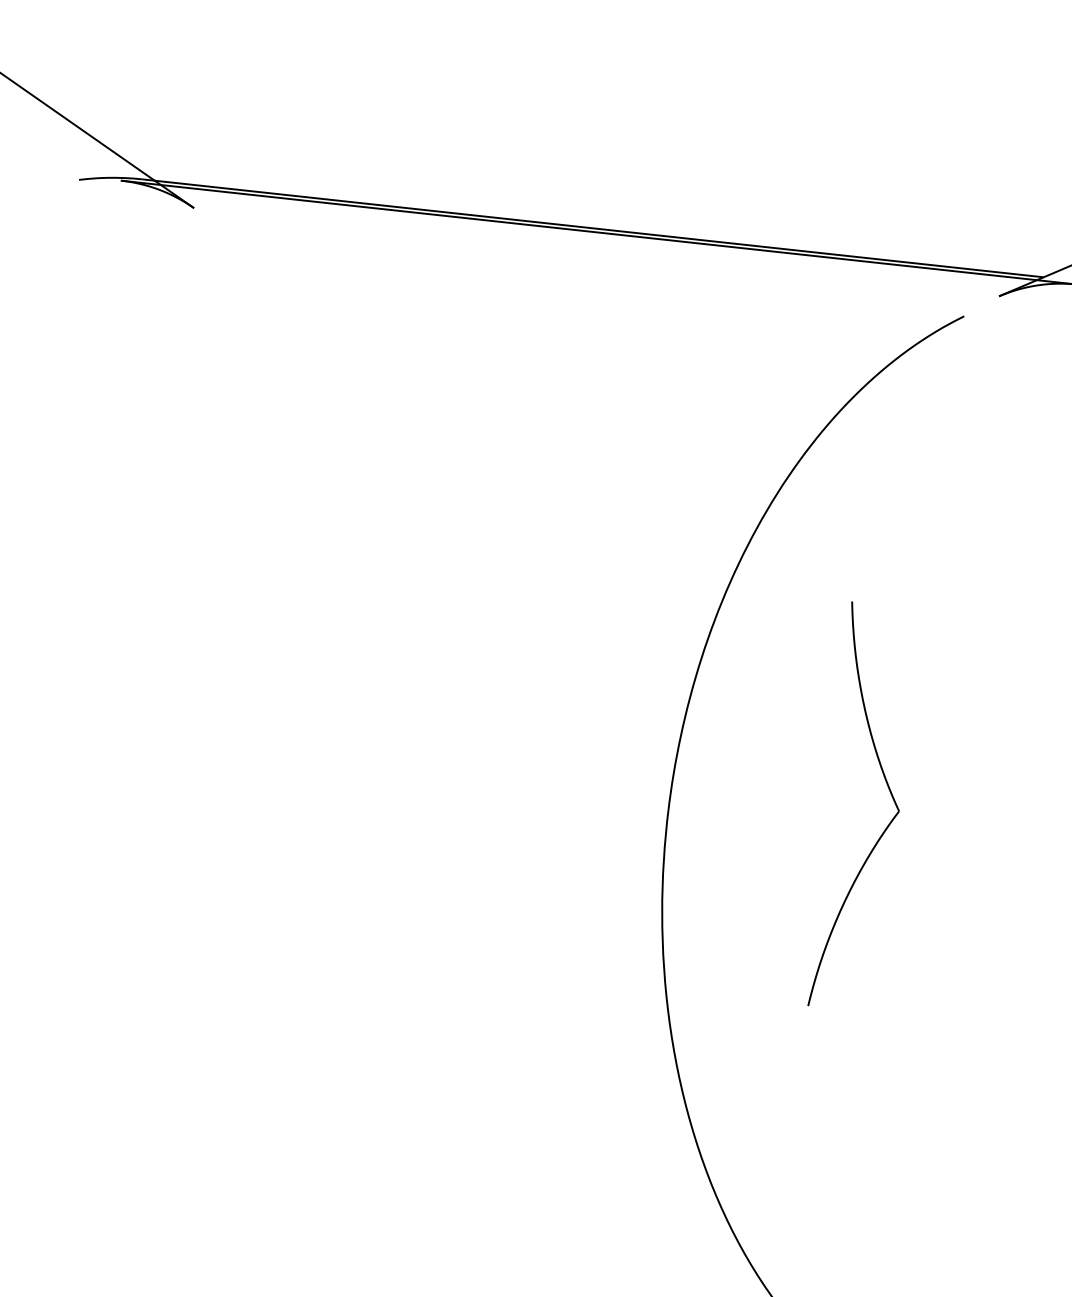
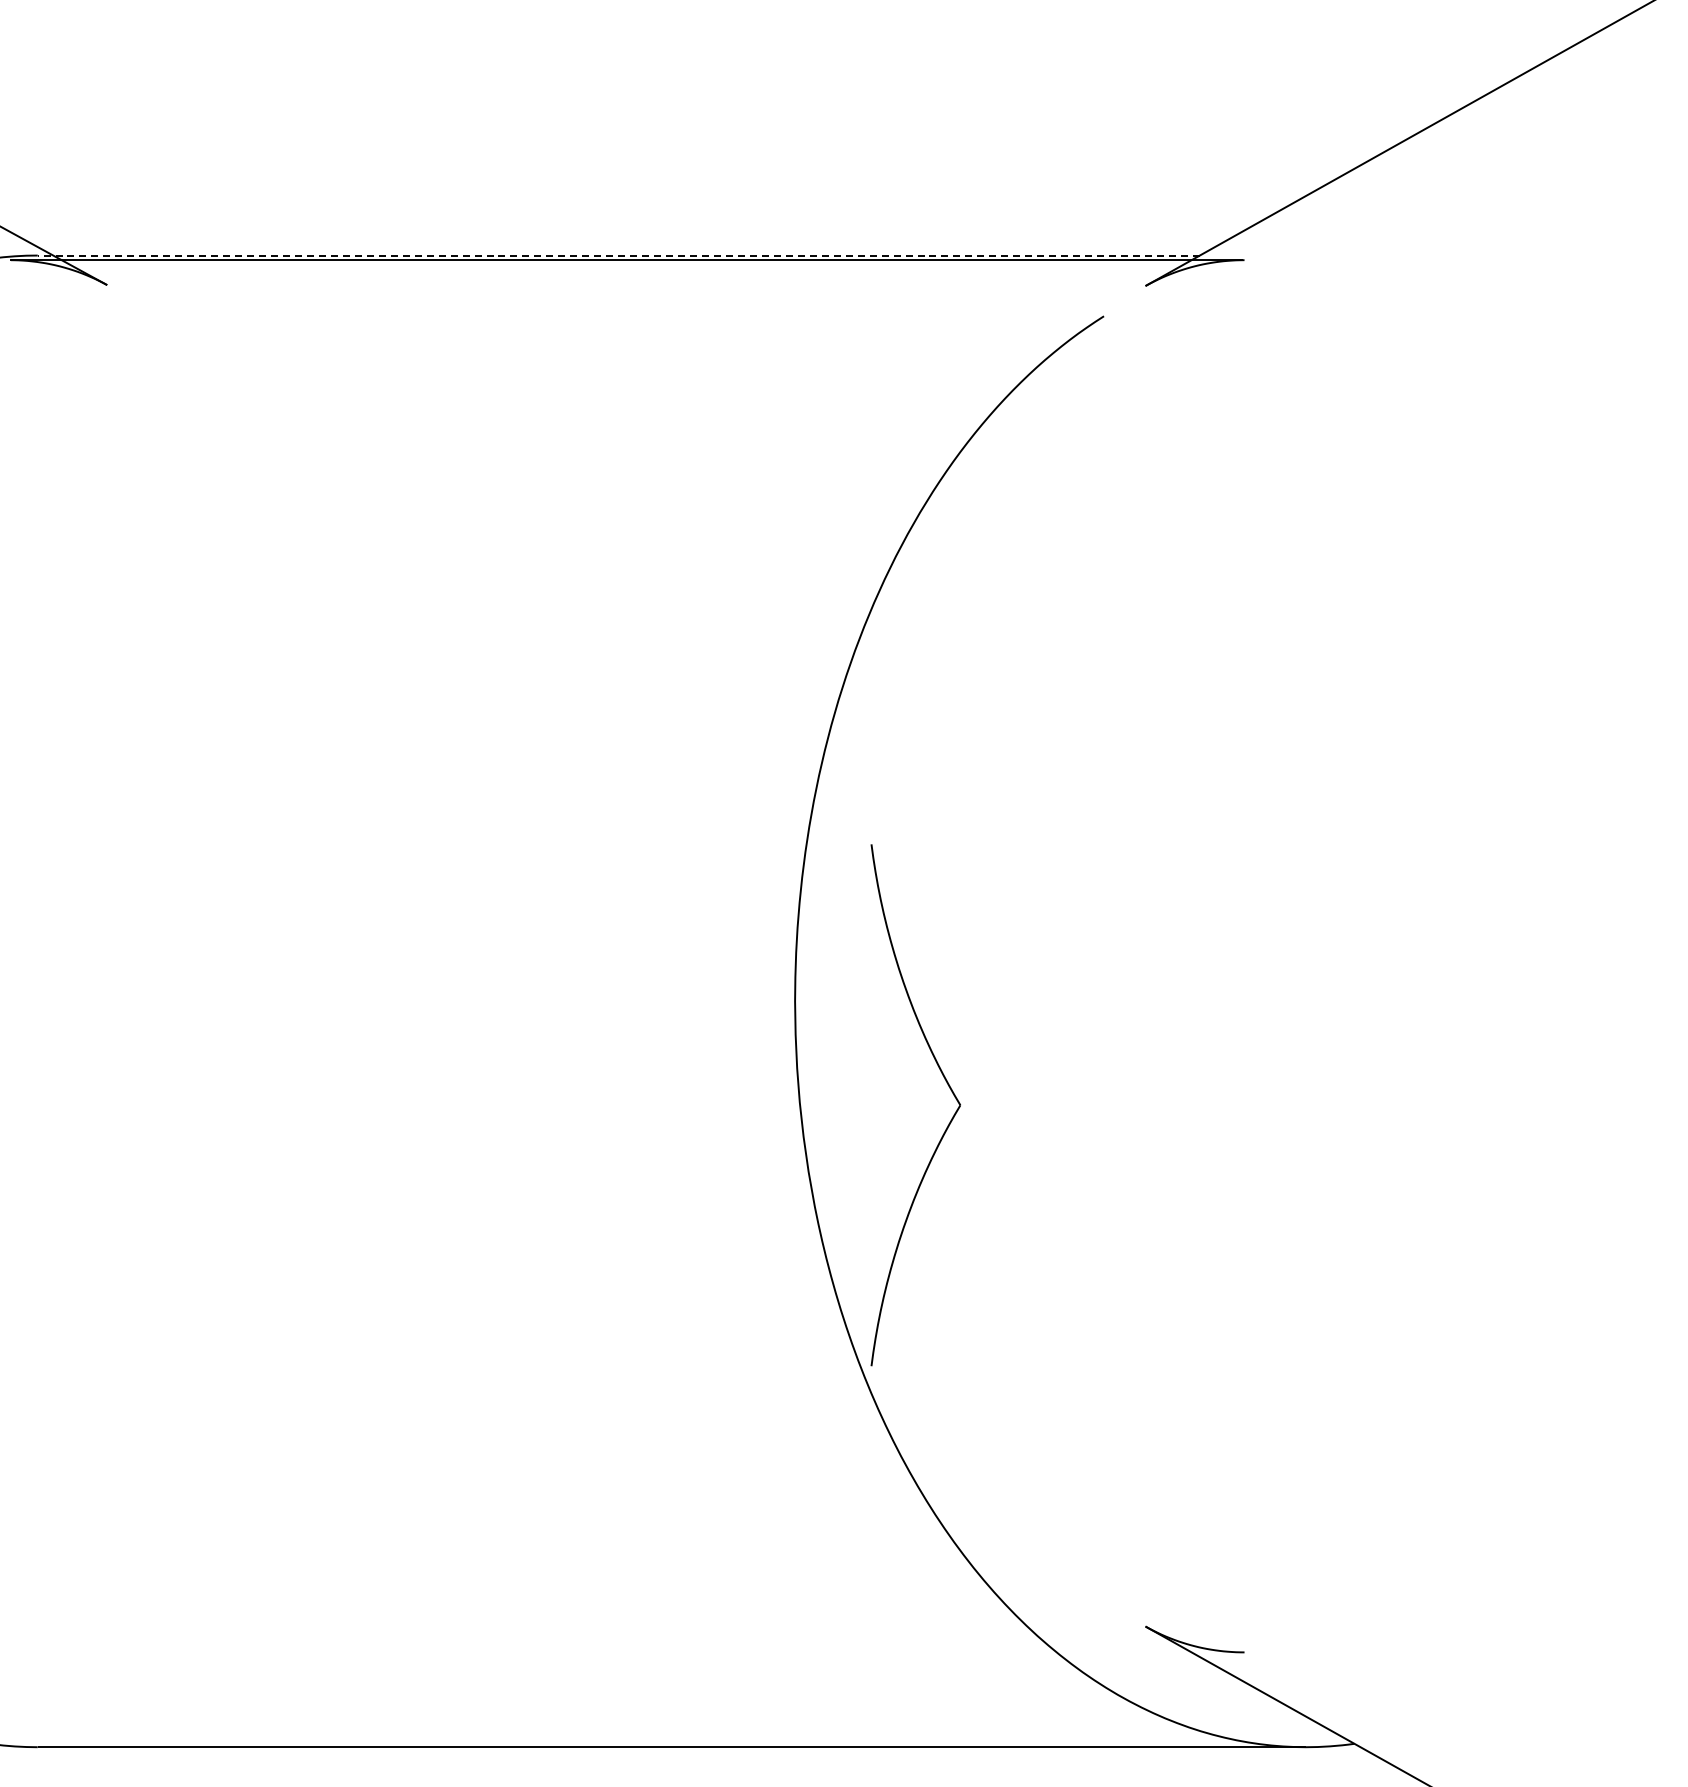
line: (593, 228) -> (618, 255), solid -> dashed
part: (888, 824) -> (948, 1123), moved

